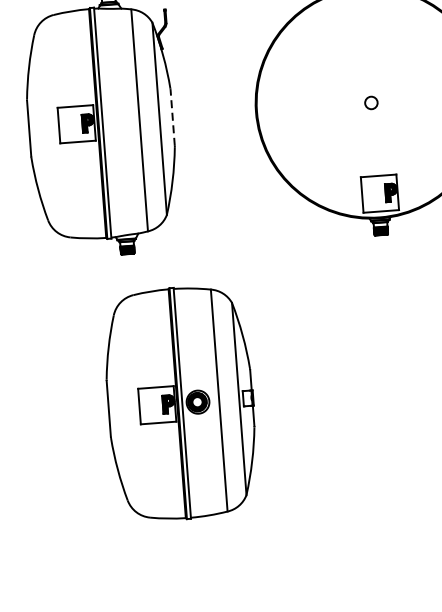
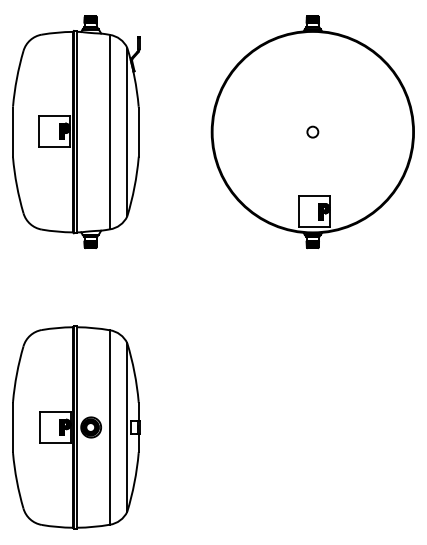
line: (172, 118) -> (138, 132), dashed -> solid
part: (181, 403) -> (76, 427), moved

